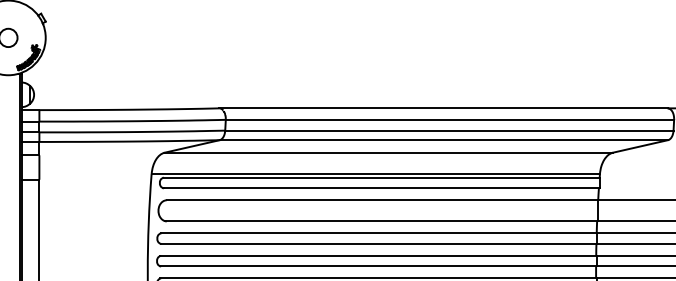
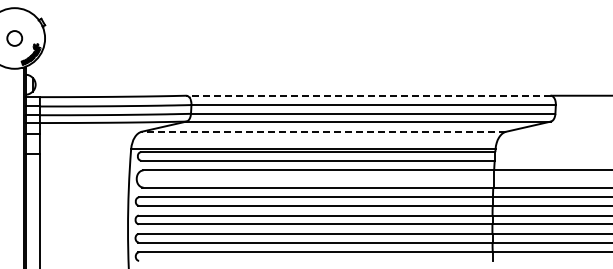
line: (442, 108) -> (367, 95), solid -> dashed
line: (388, 152) -> (323, 131), solid -> dashed

